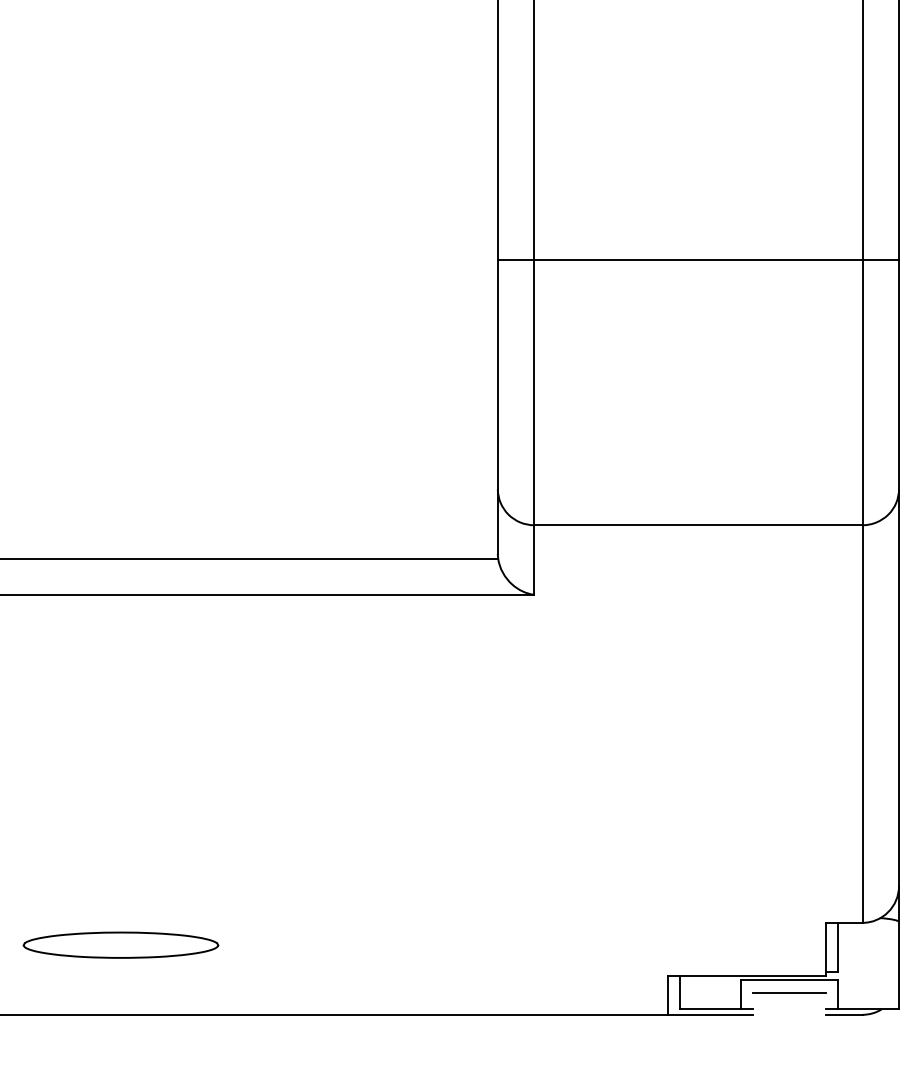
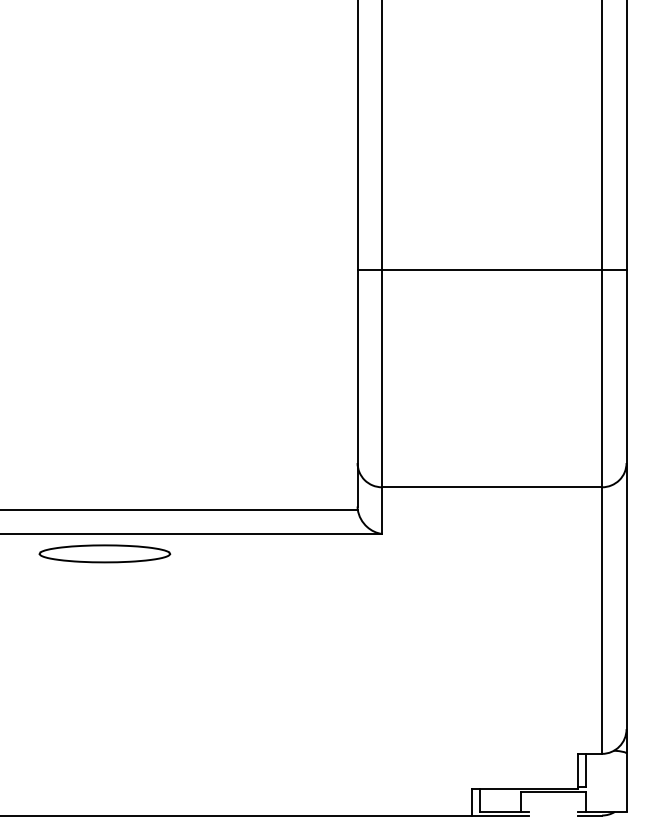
line: (697, 260) -> (491, 269), moved
part: (120, 944) -> (104, 553), moved
line: (788, 993) -> (552, 801), removed

